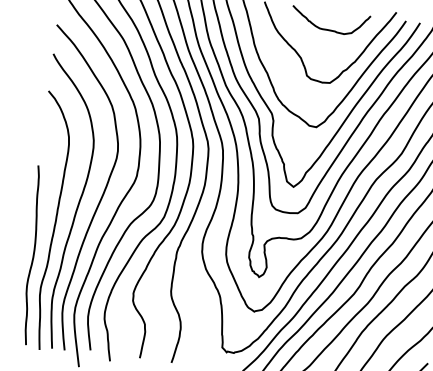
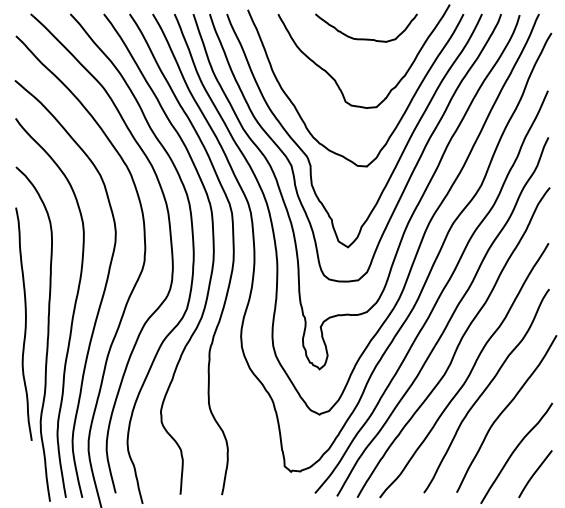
curve: (32, 255) -> (24, 324), moved

